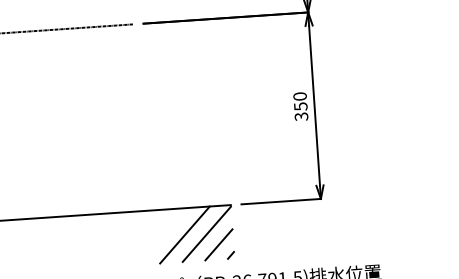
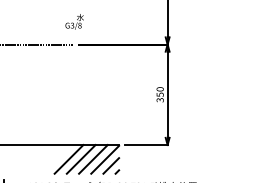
line: (161, 236) -> (80, 159), added
line: (138, 238) -> (68, 159), added

